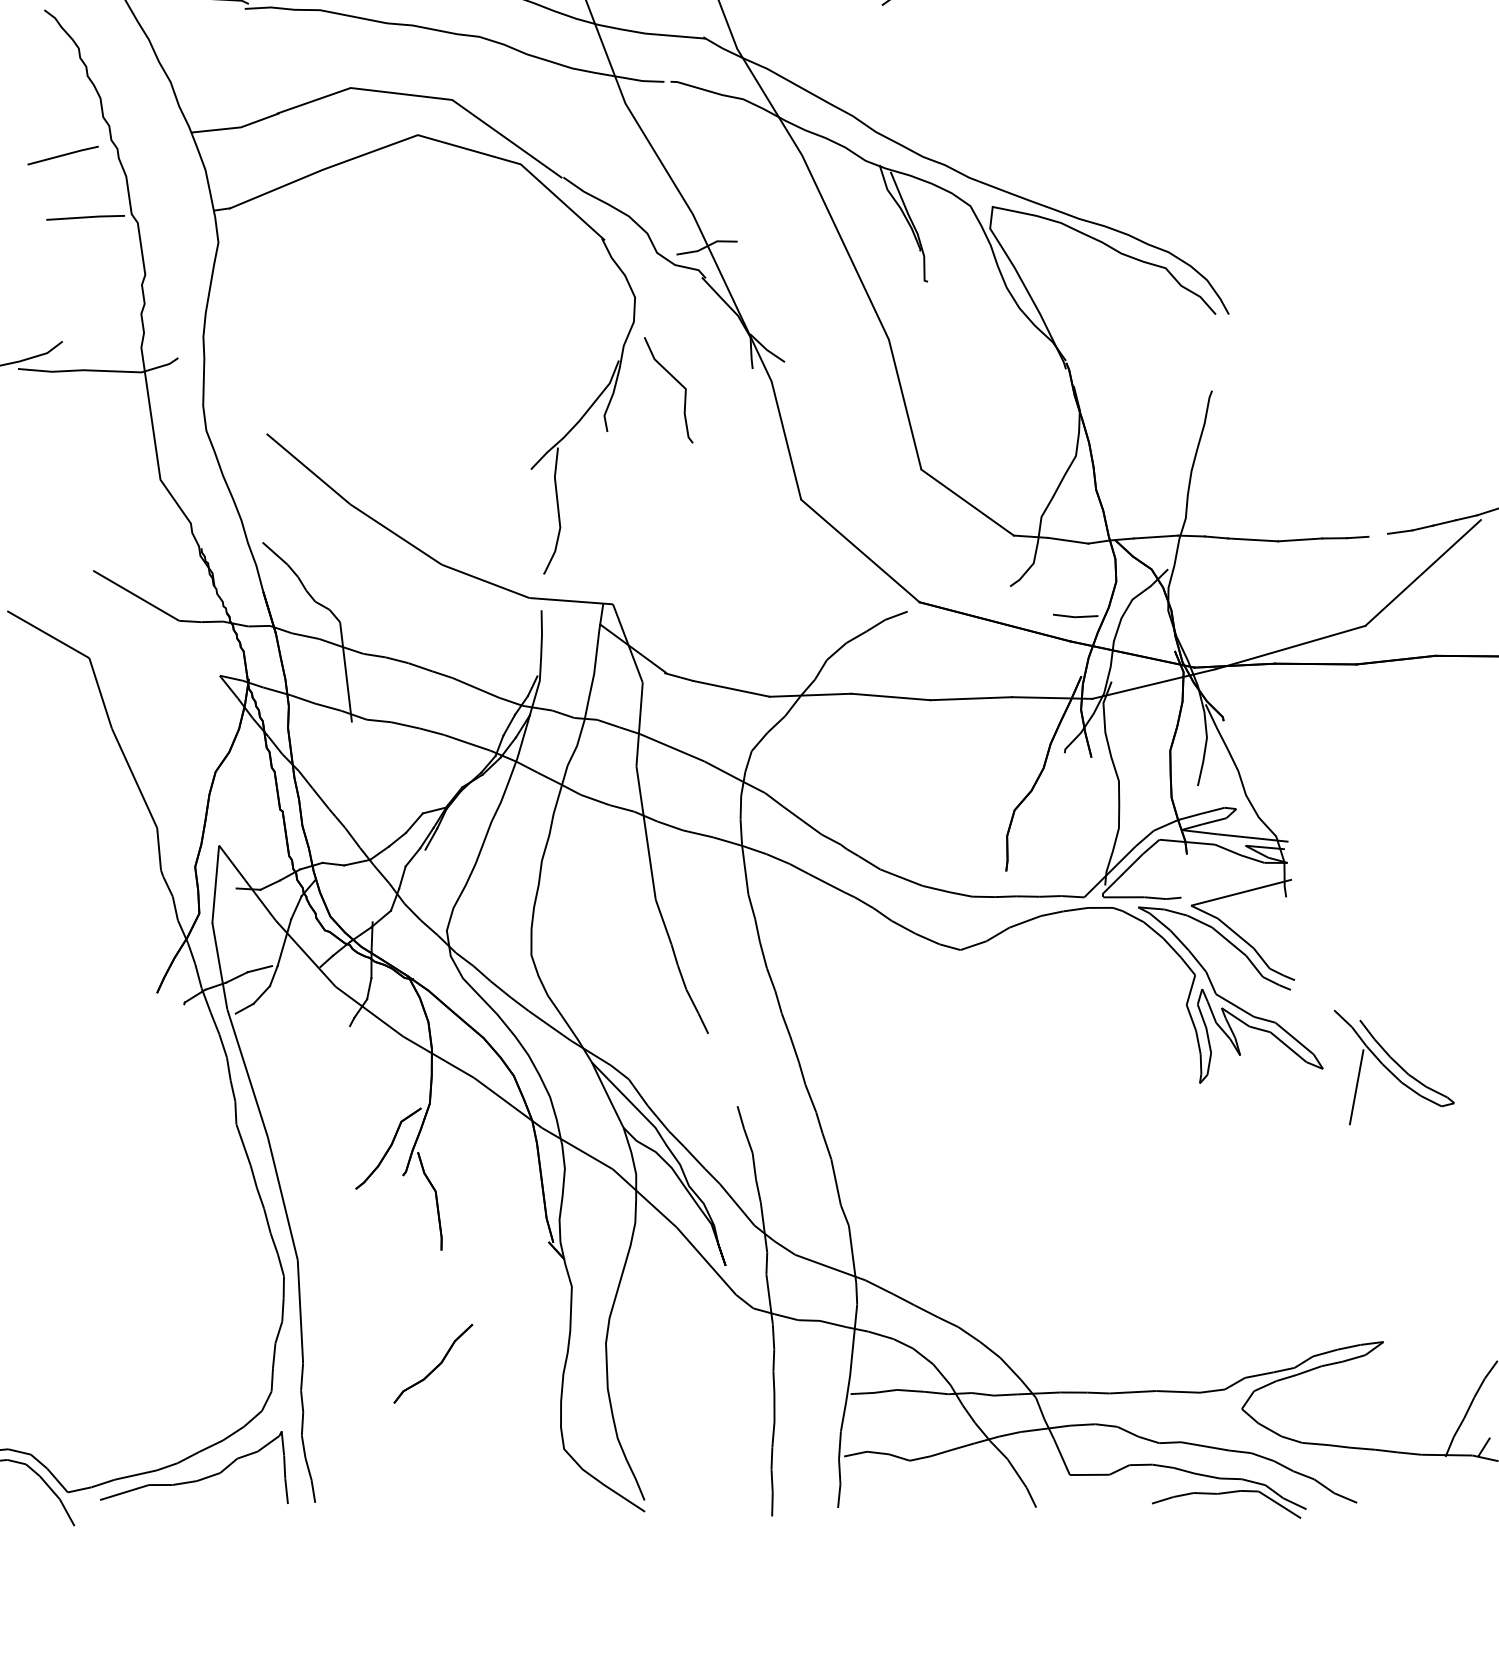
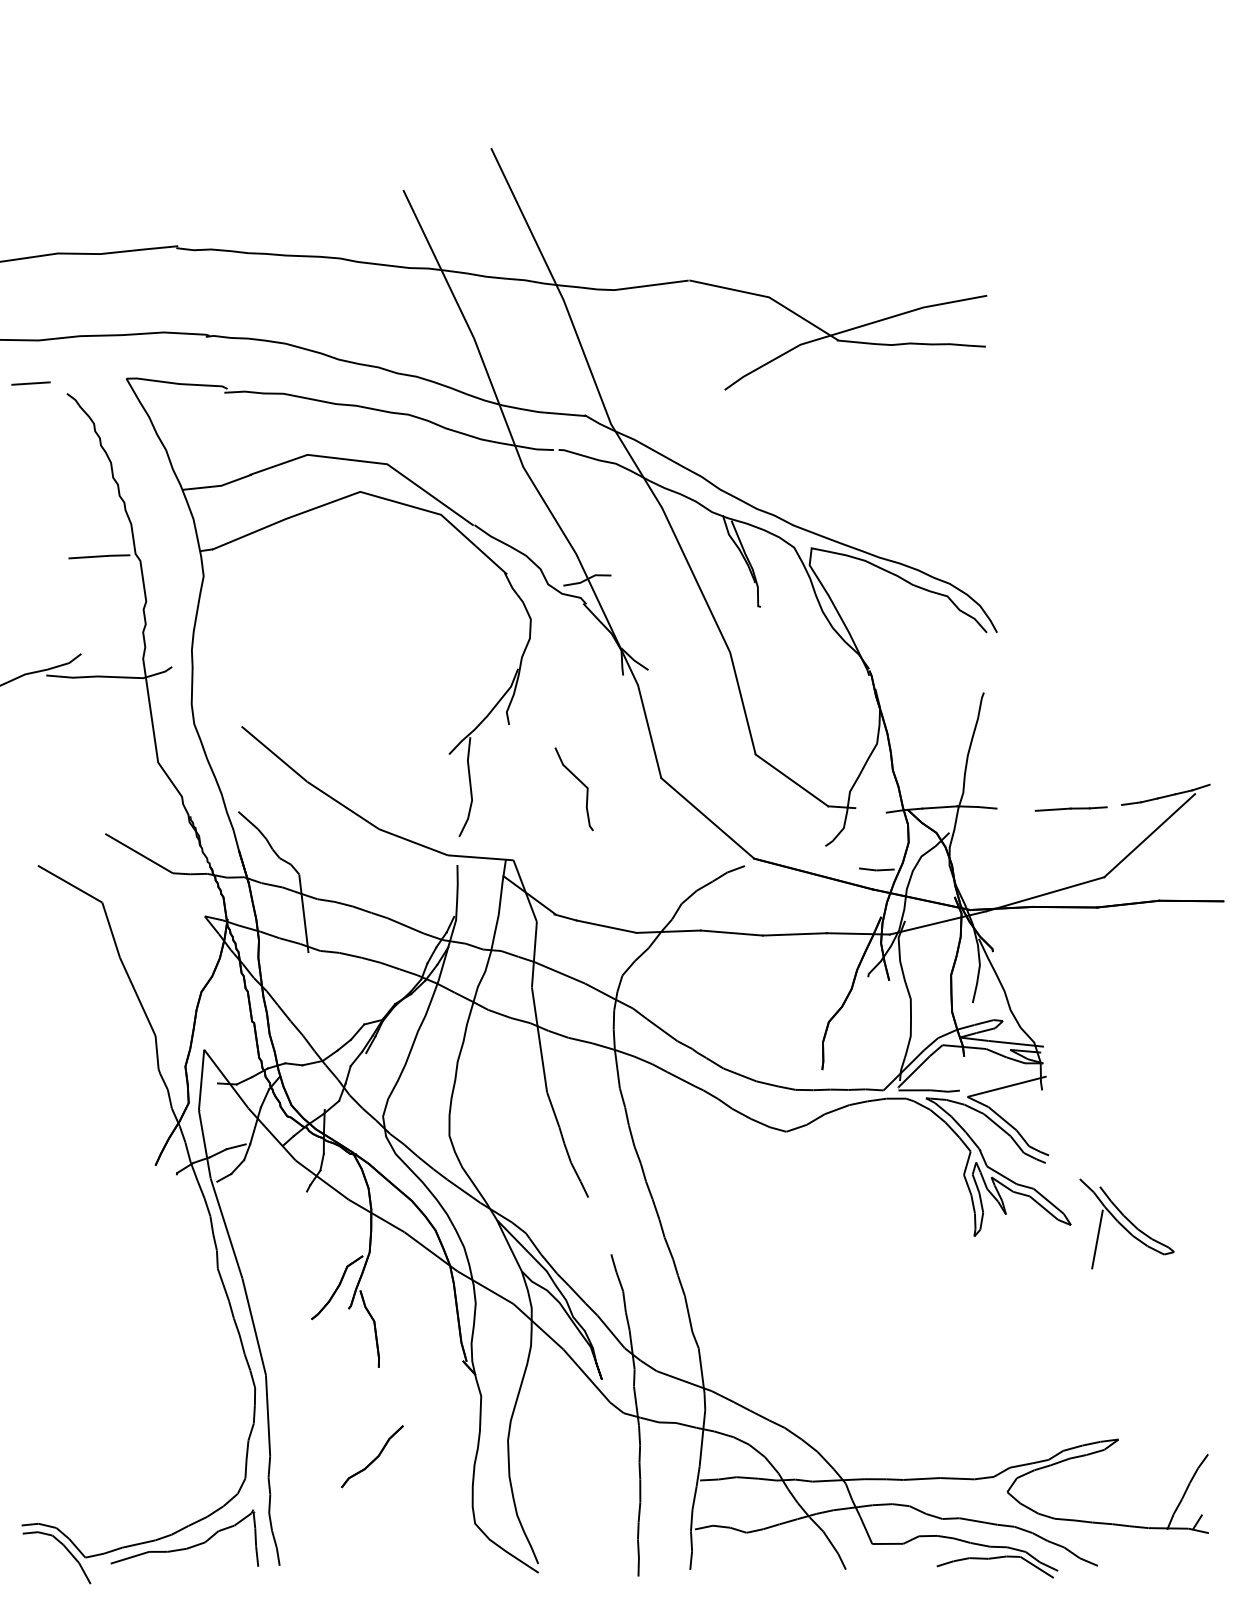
line: (62, 155) -> (81, 507), removed
curve: (676, 381) -> (580, 782), moved
line: (1252, 539) -> (1015, 809), removed
line: (1067, 540) -> (870, 810), removed

